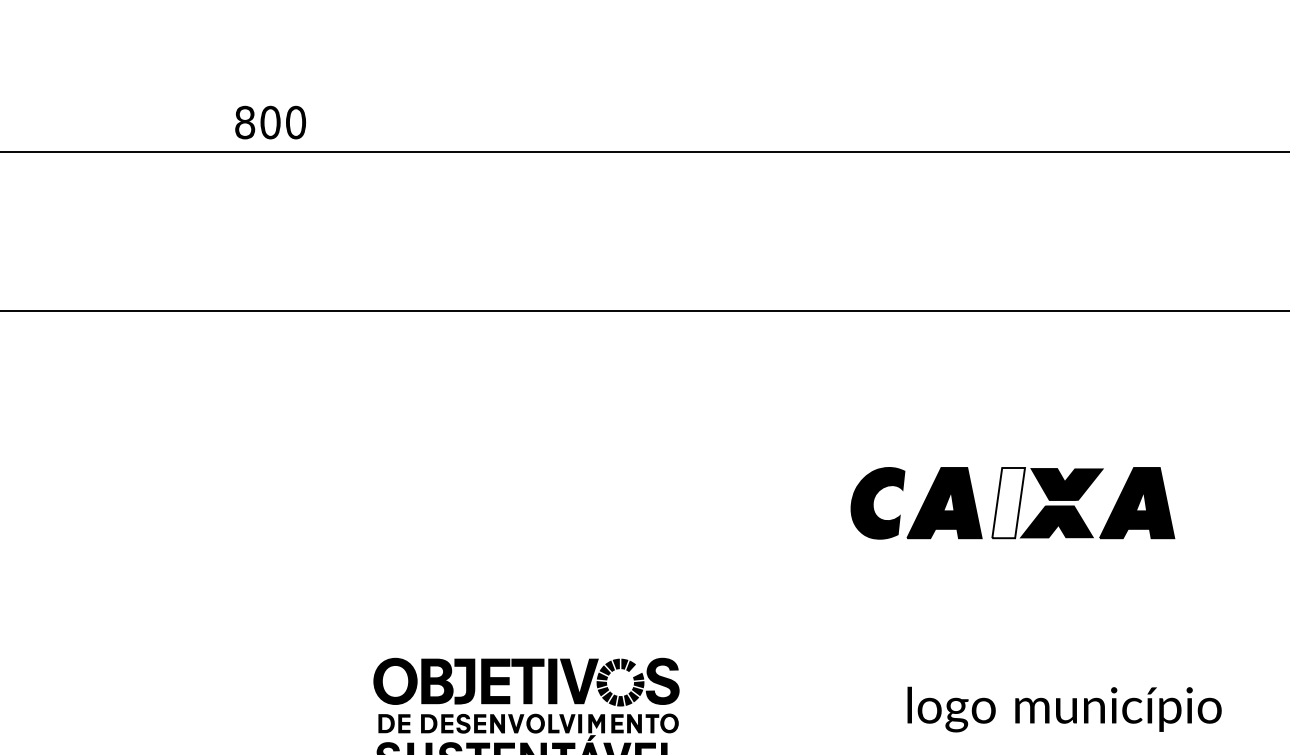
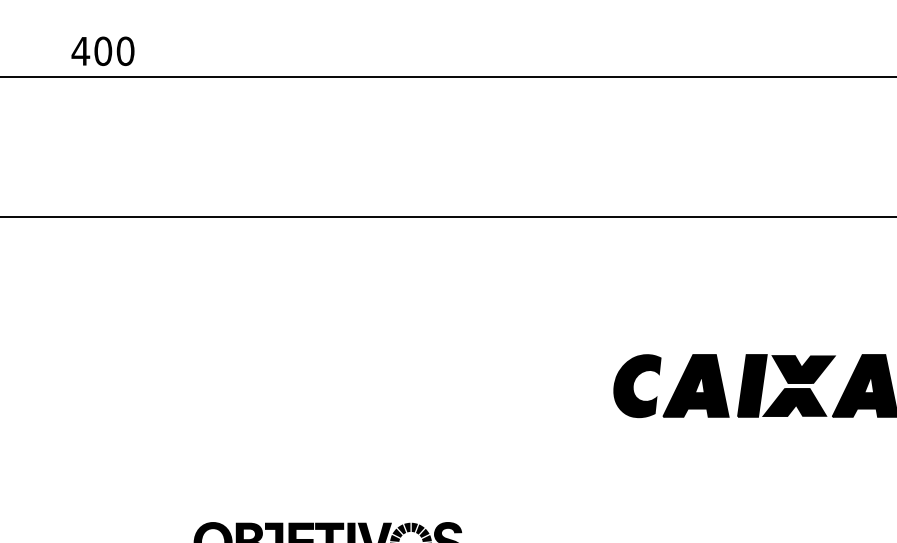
text: (244, 122) -> (80, 51), 800 -> 400
fill: (1008, 503) -> (752, 386), added
fill: (635, 670) -> (424, 533), added

